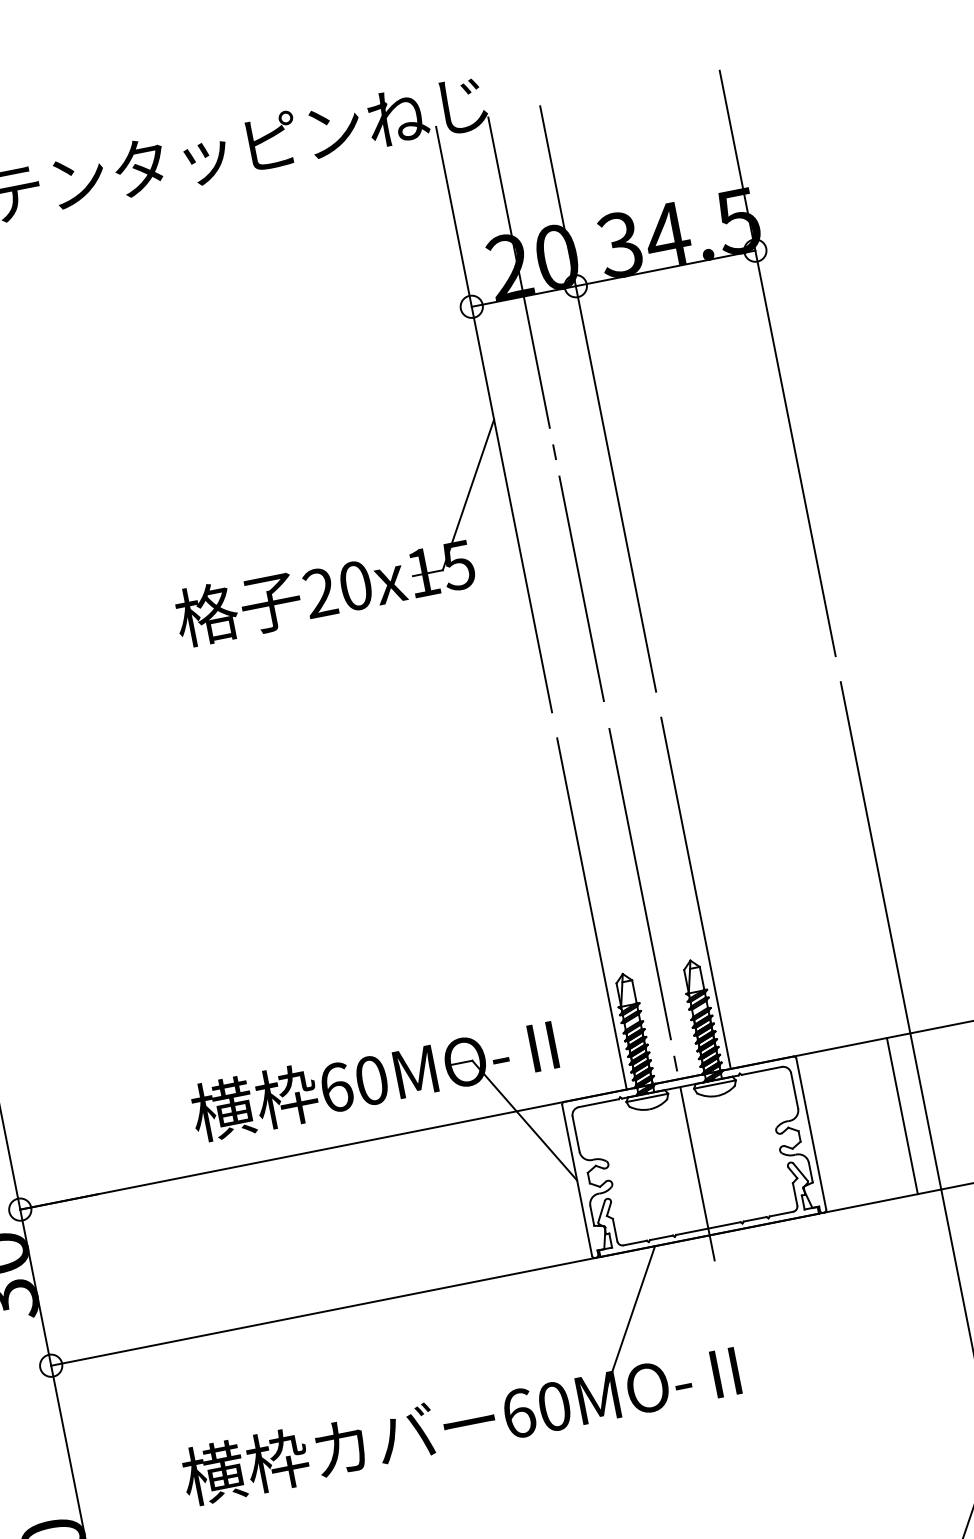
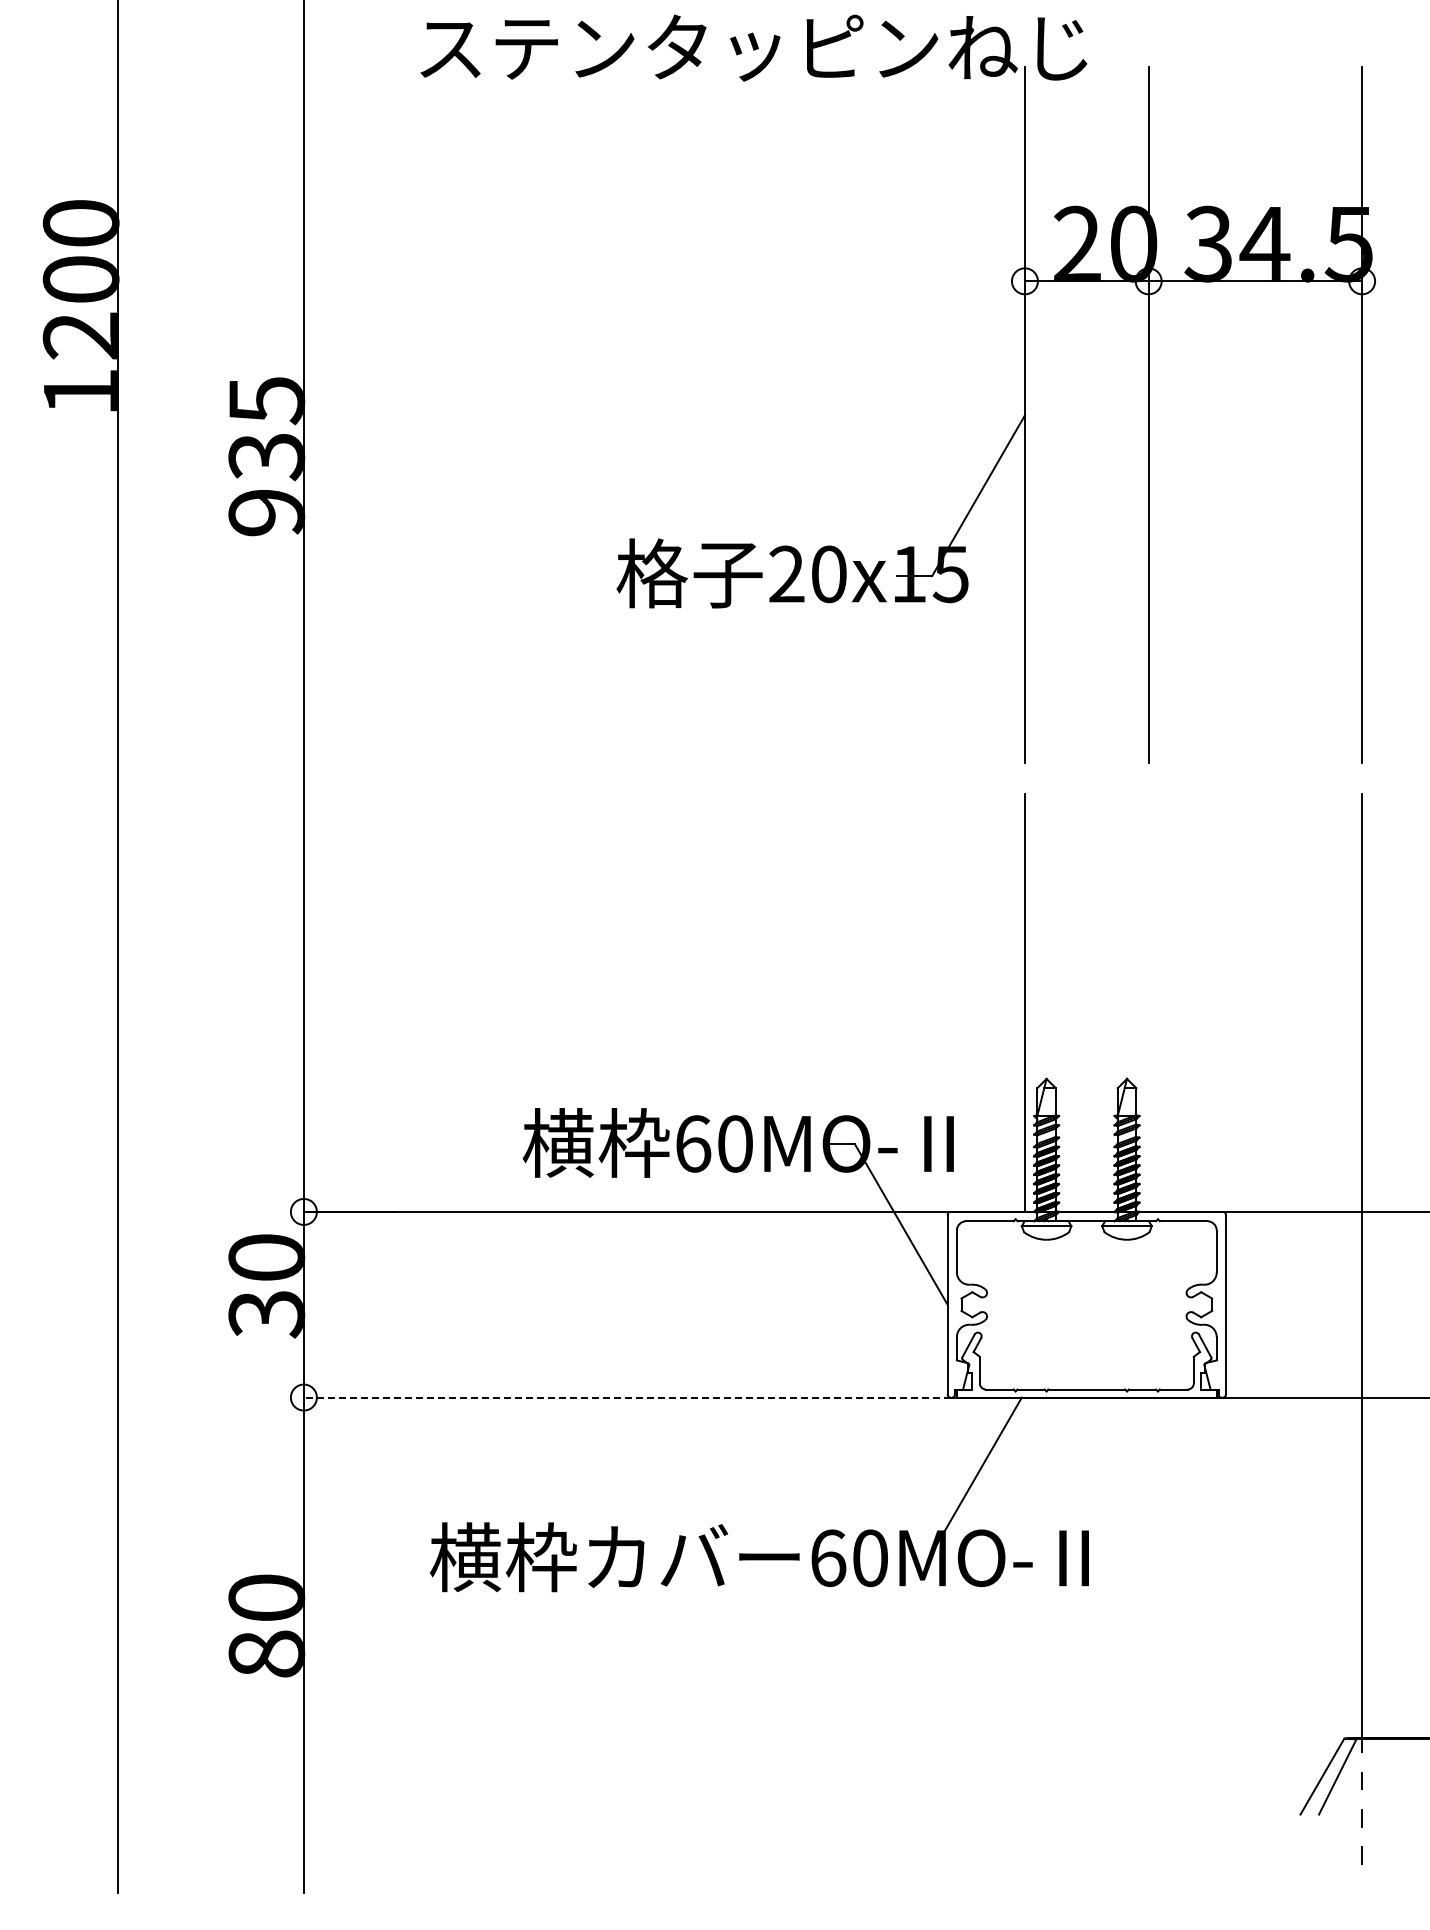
line: (545, 409) -> (1086, 415), removed
line: (695, 892) -> (1148, 1002), removed
line: (661, 994) -> (1086, 1111), removed
line: (902, 1115) -> (1334, 1304), removed
line: (322, 1311) -> (626, 1397), solid -> dashed

